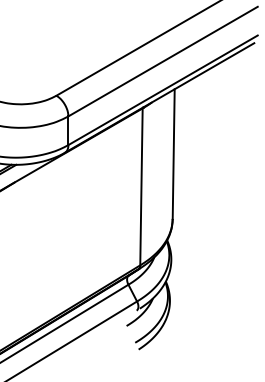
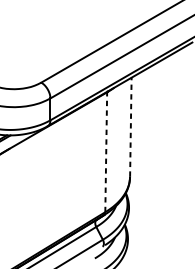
line: (173, 154) -> (130, 127), solid -> dashed
line: (141, 186) -> (106, 151), solid -> dashed

